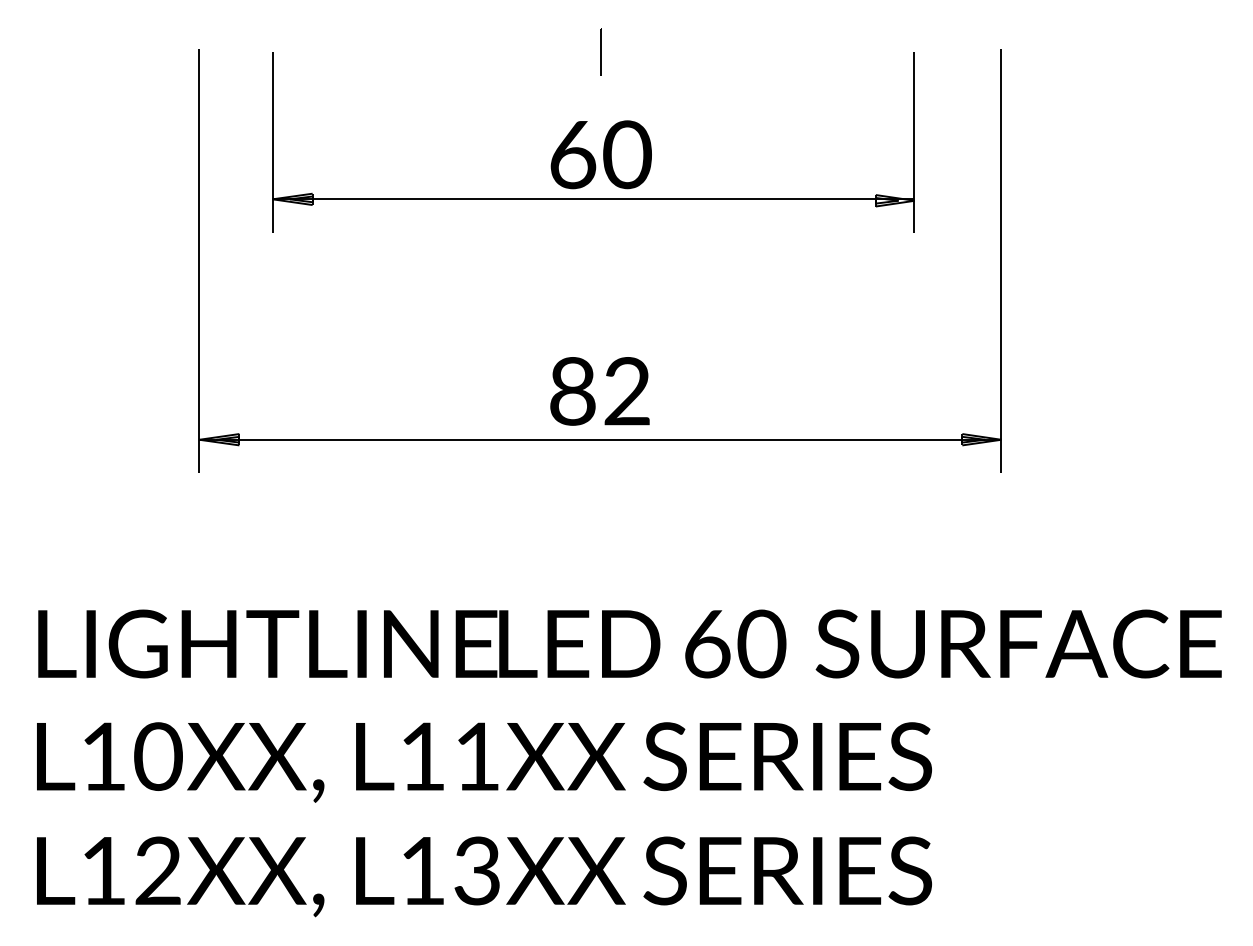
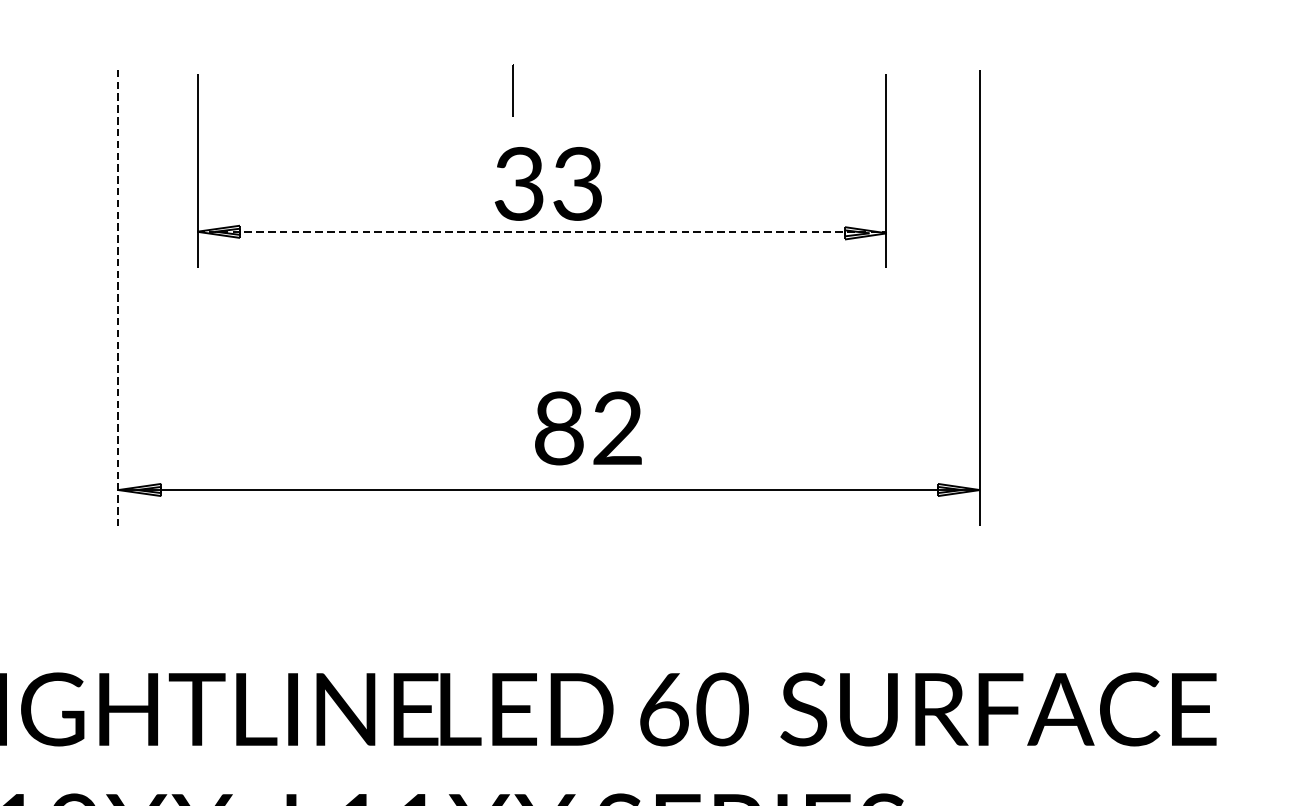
line: (600, 51) -> (512, 90), moved
text: (600, 154) -> (549, 183), 60 -> 33
line: (593, 199) -> (541, 231), solid -> dashed
line: (199, 261) -> (118, 298), solid -> dashed
text: (599, 391) -> (587, 428), moved

